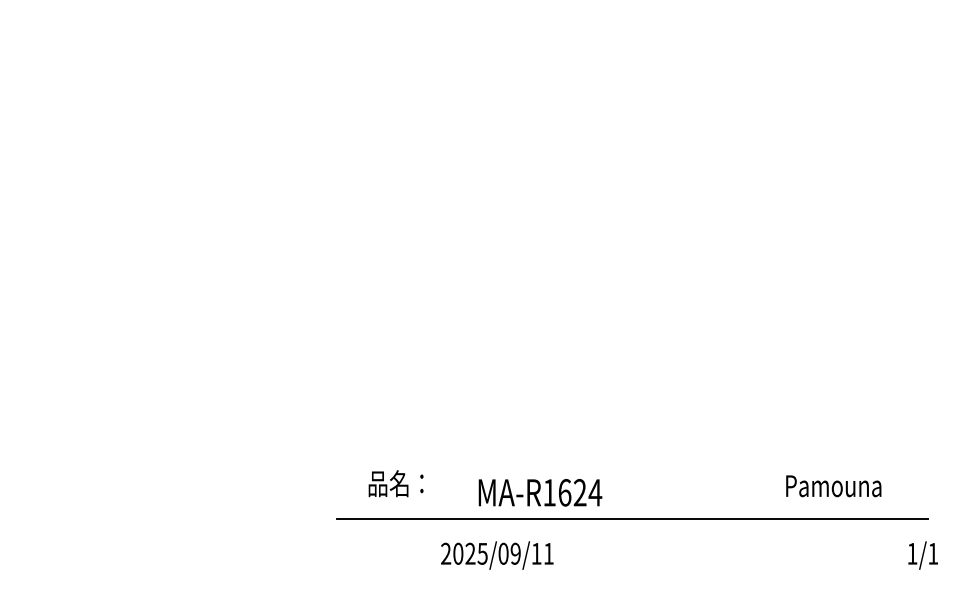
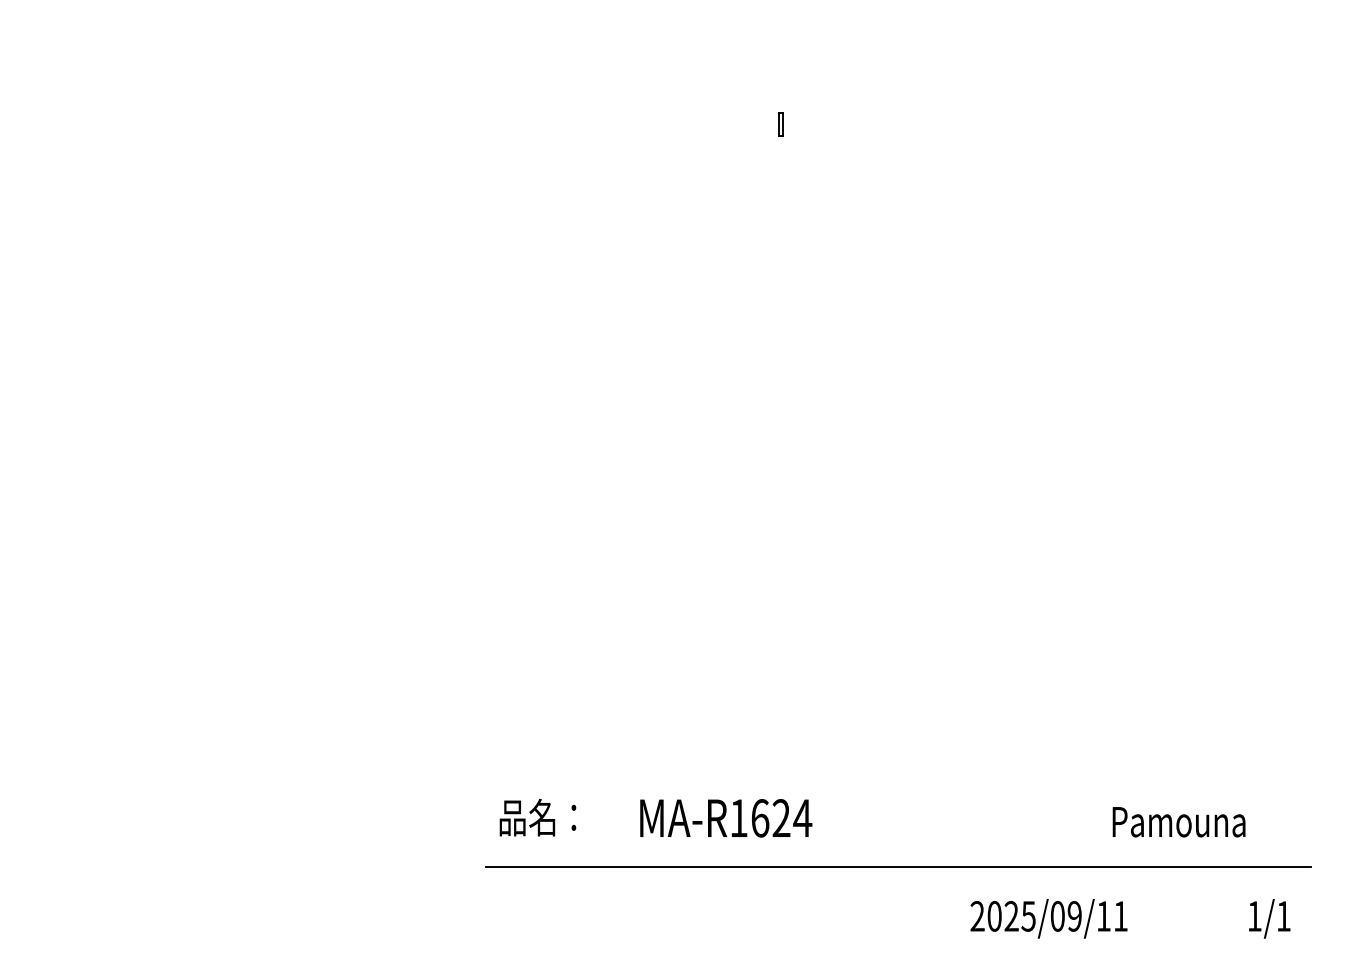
text: (395, 483) -> (537, 817), moved
text: (540, 492) -> (726, 818), moved
text: (496, 555) -> (1048, 918), moved
text: (923, 555) -> (1269, 918), moved

